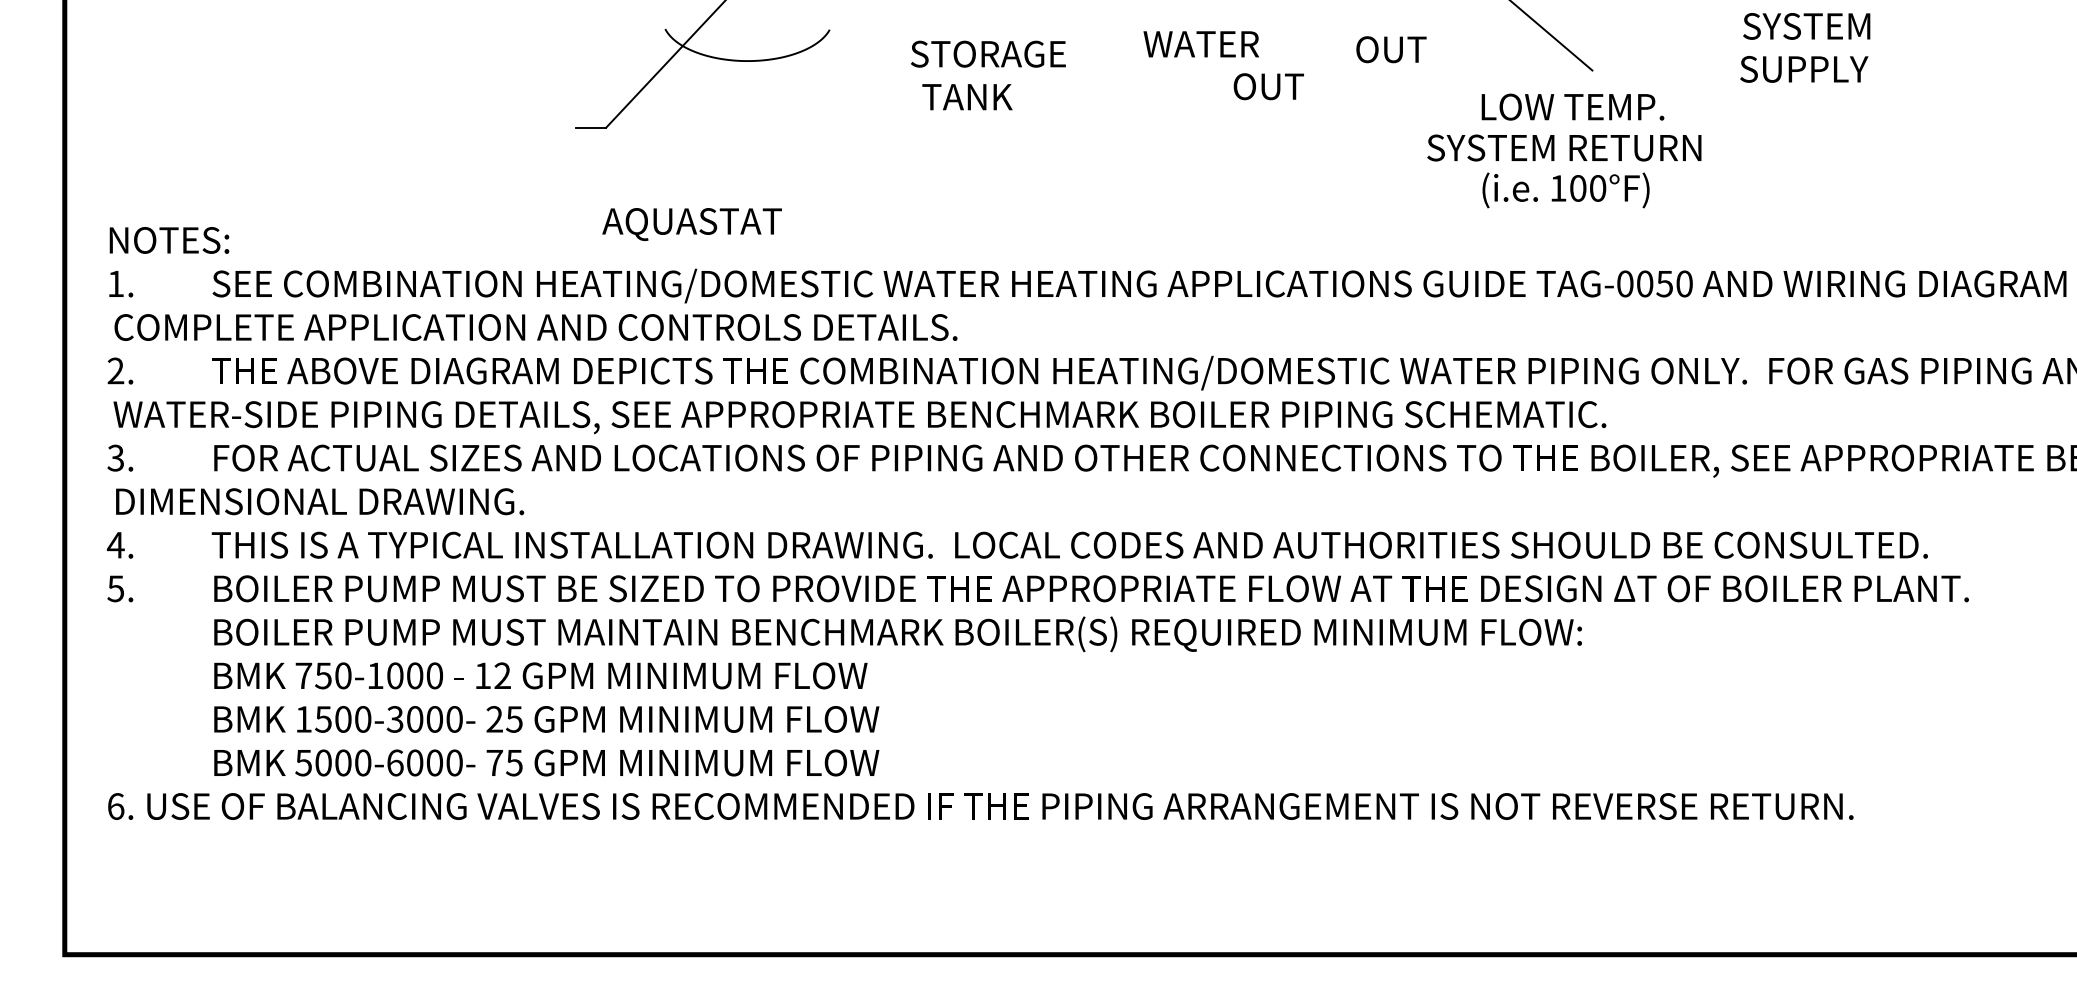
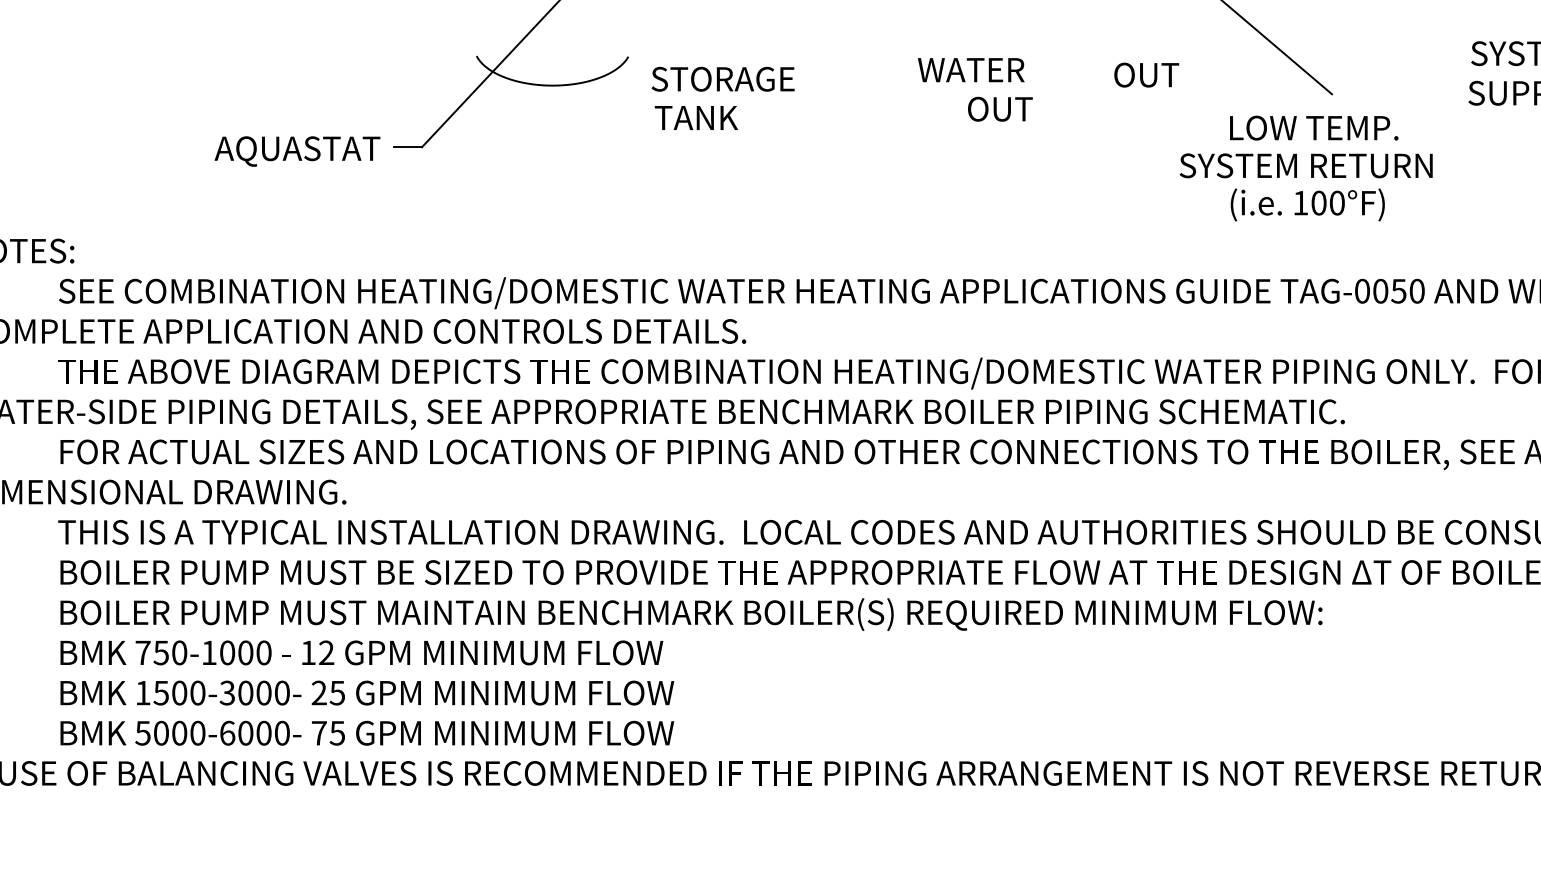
text: (988, 53) -> (723, 78), moved
text: (1268, 86) -> (1000, 109), moved
text: (967, 97) -> (696, 118), moved
text: (691, 224) -> (296, 151), moved

